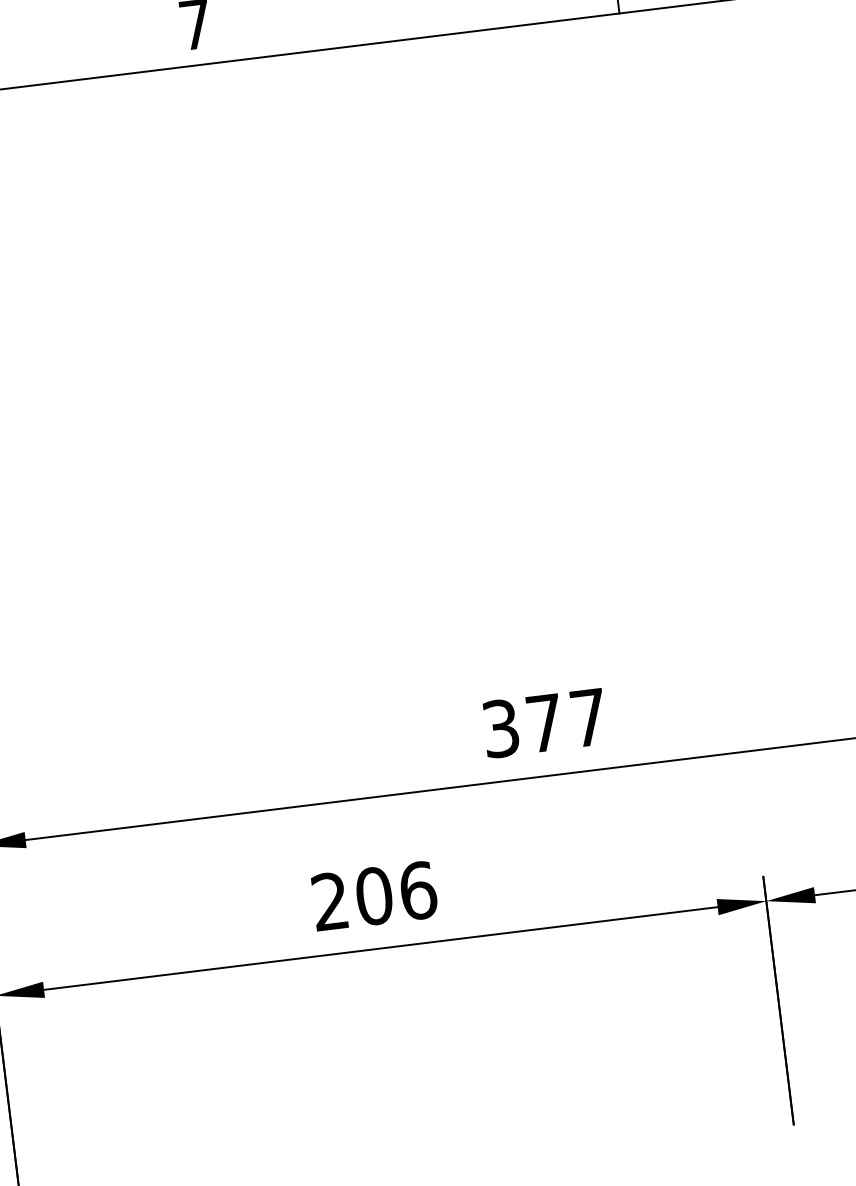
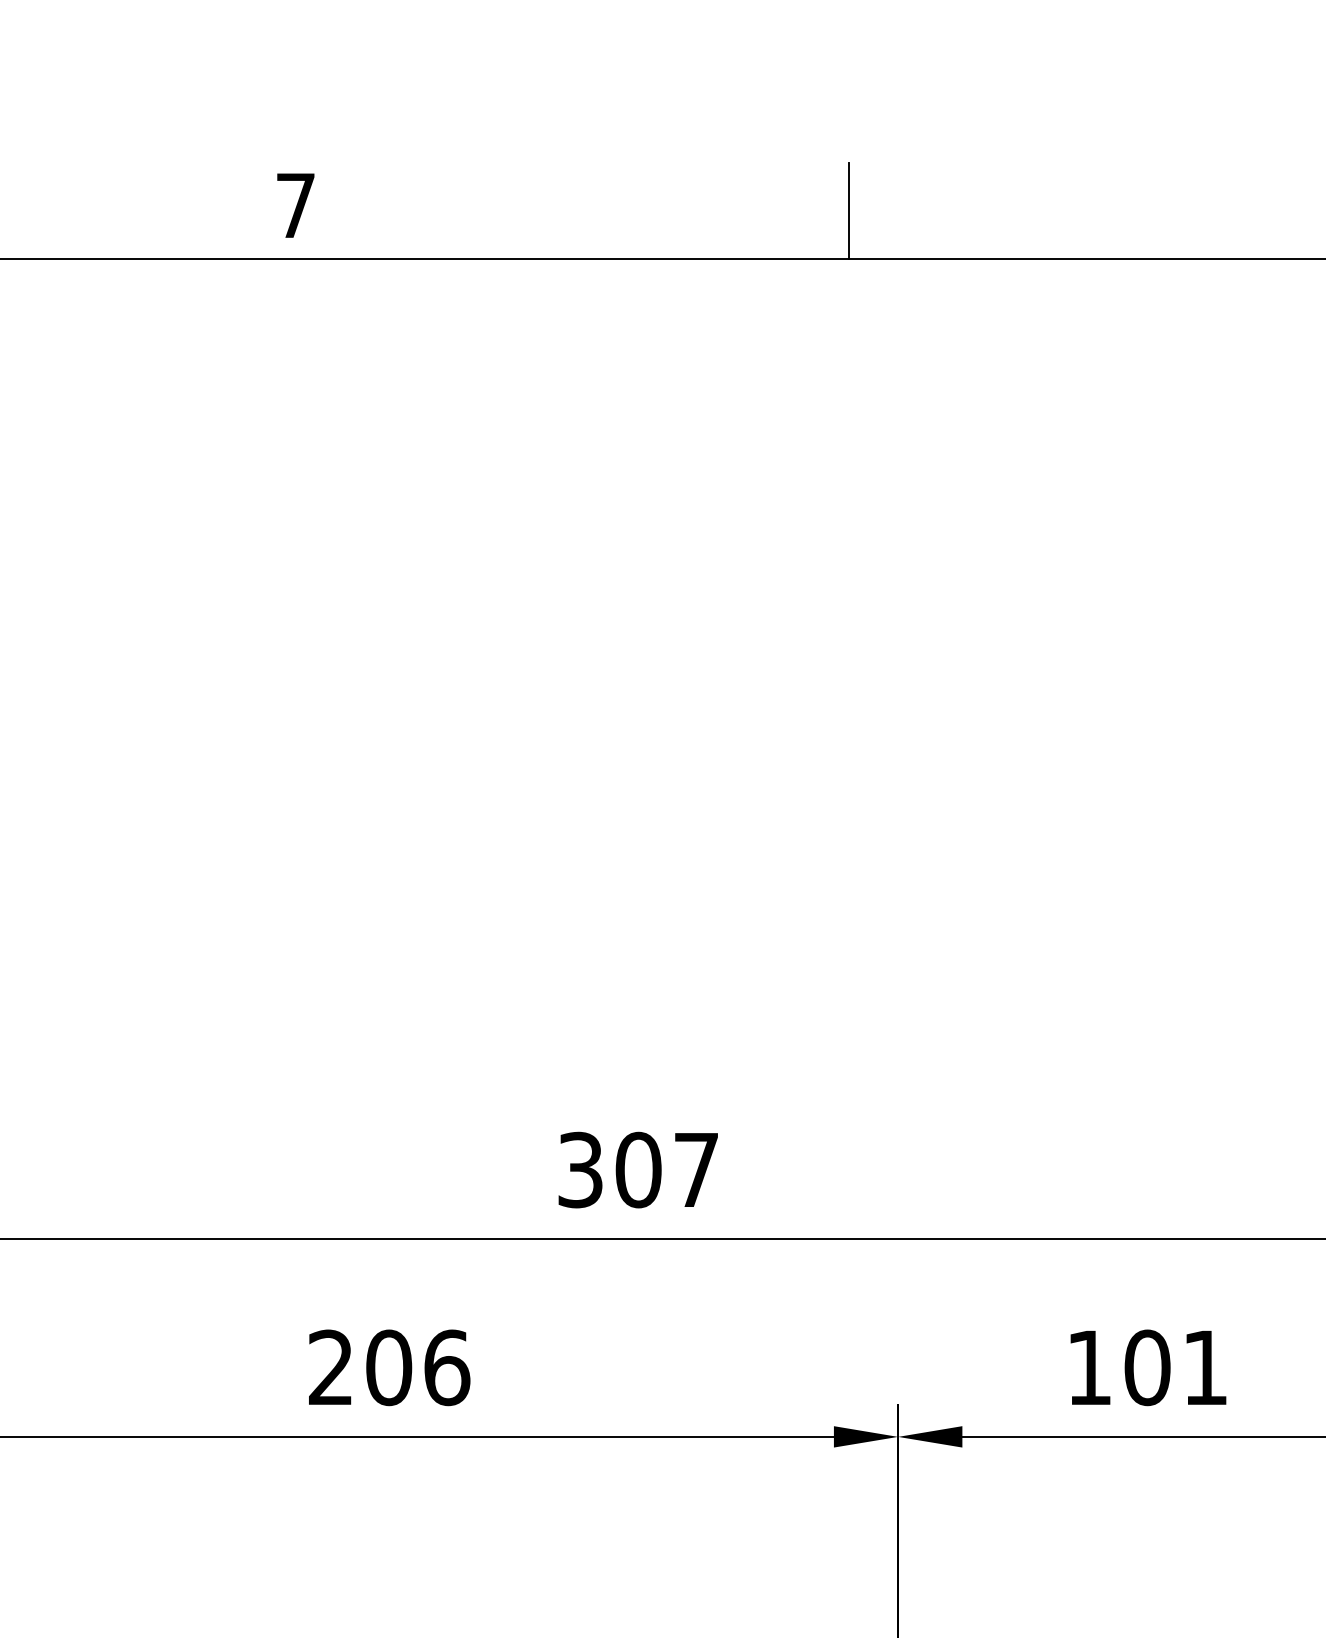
text: (544, 722) -> (638, 1169), 377 -> 307

